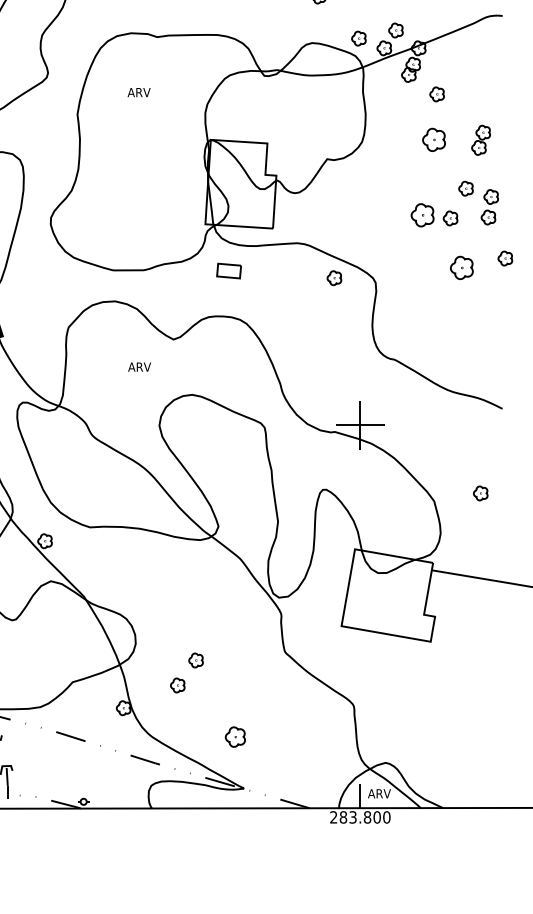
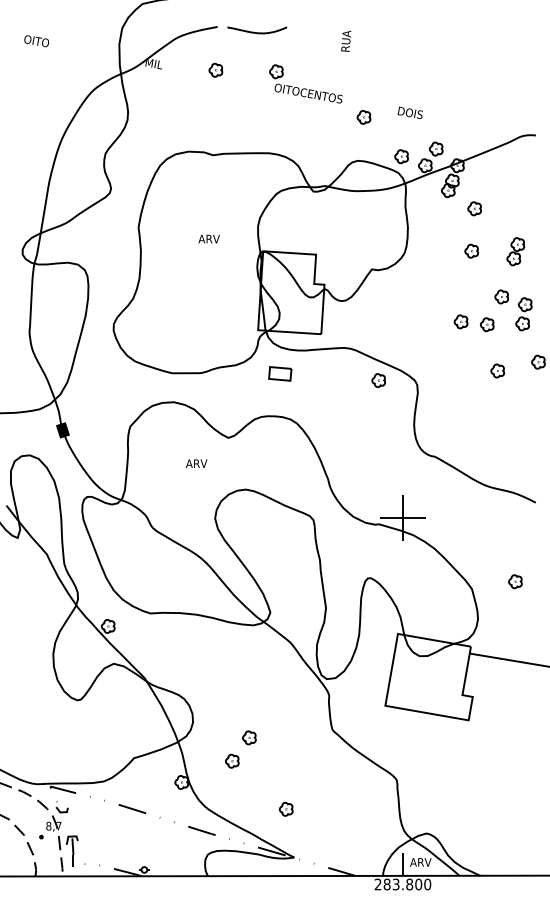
text: (138, 91) -> (208, 238), moved
part: (433, 139) -> (471, 250), size x0.62
part: (421, 214) -> (460, 321), size x0.62
part: (461, 267) -> (497, 370), size x0.62
part: (235, 736) -> (286, 808), size x0.71

